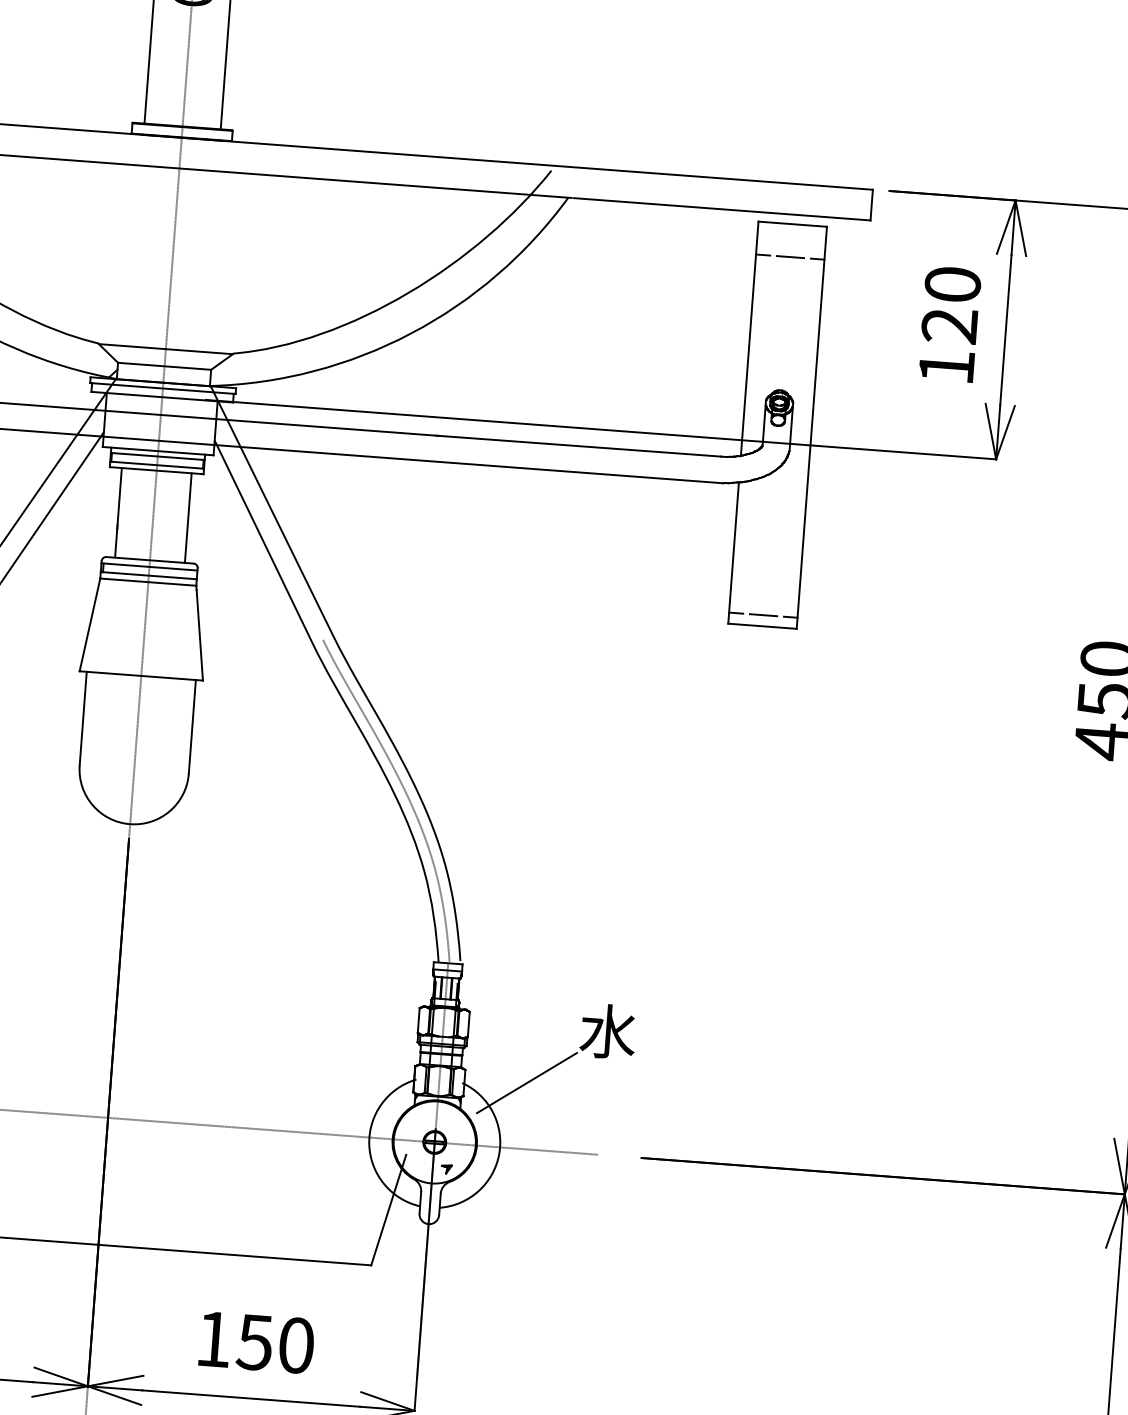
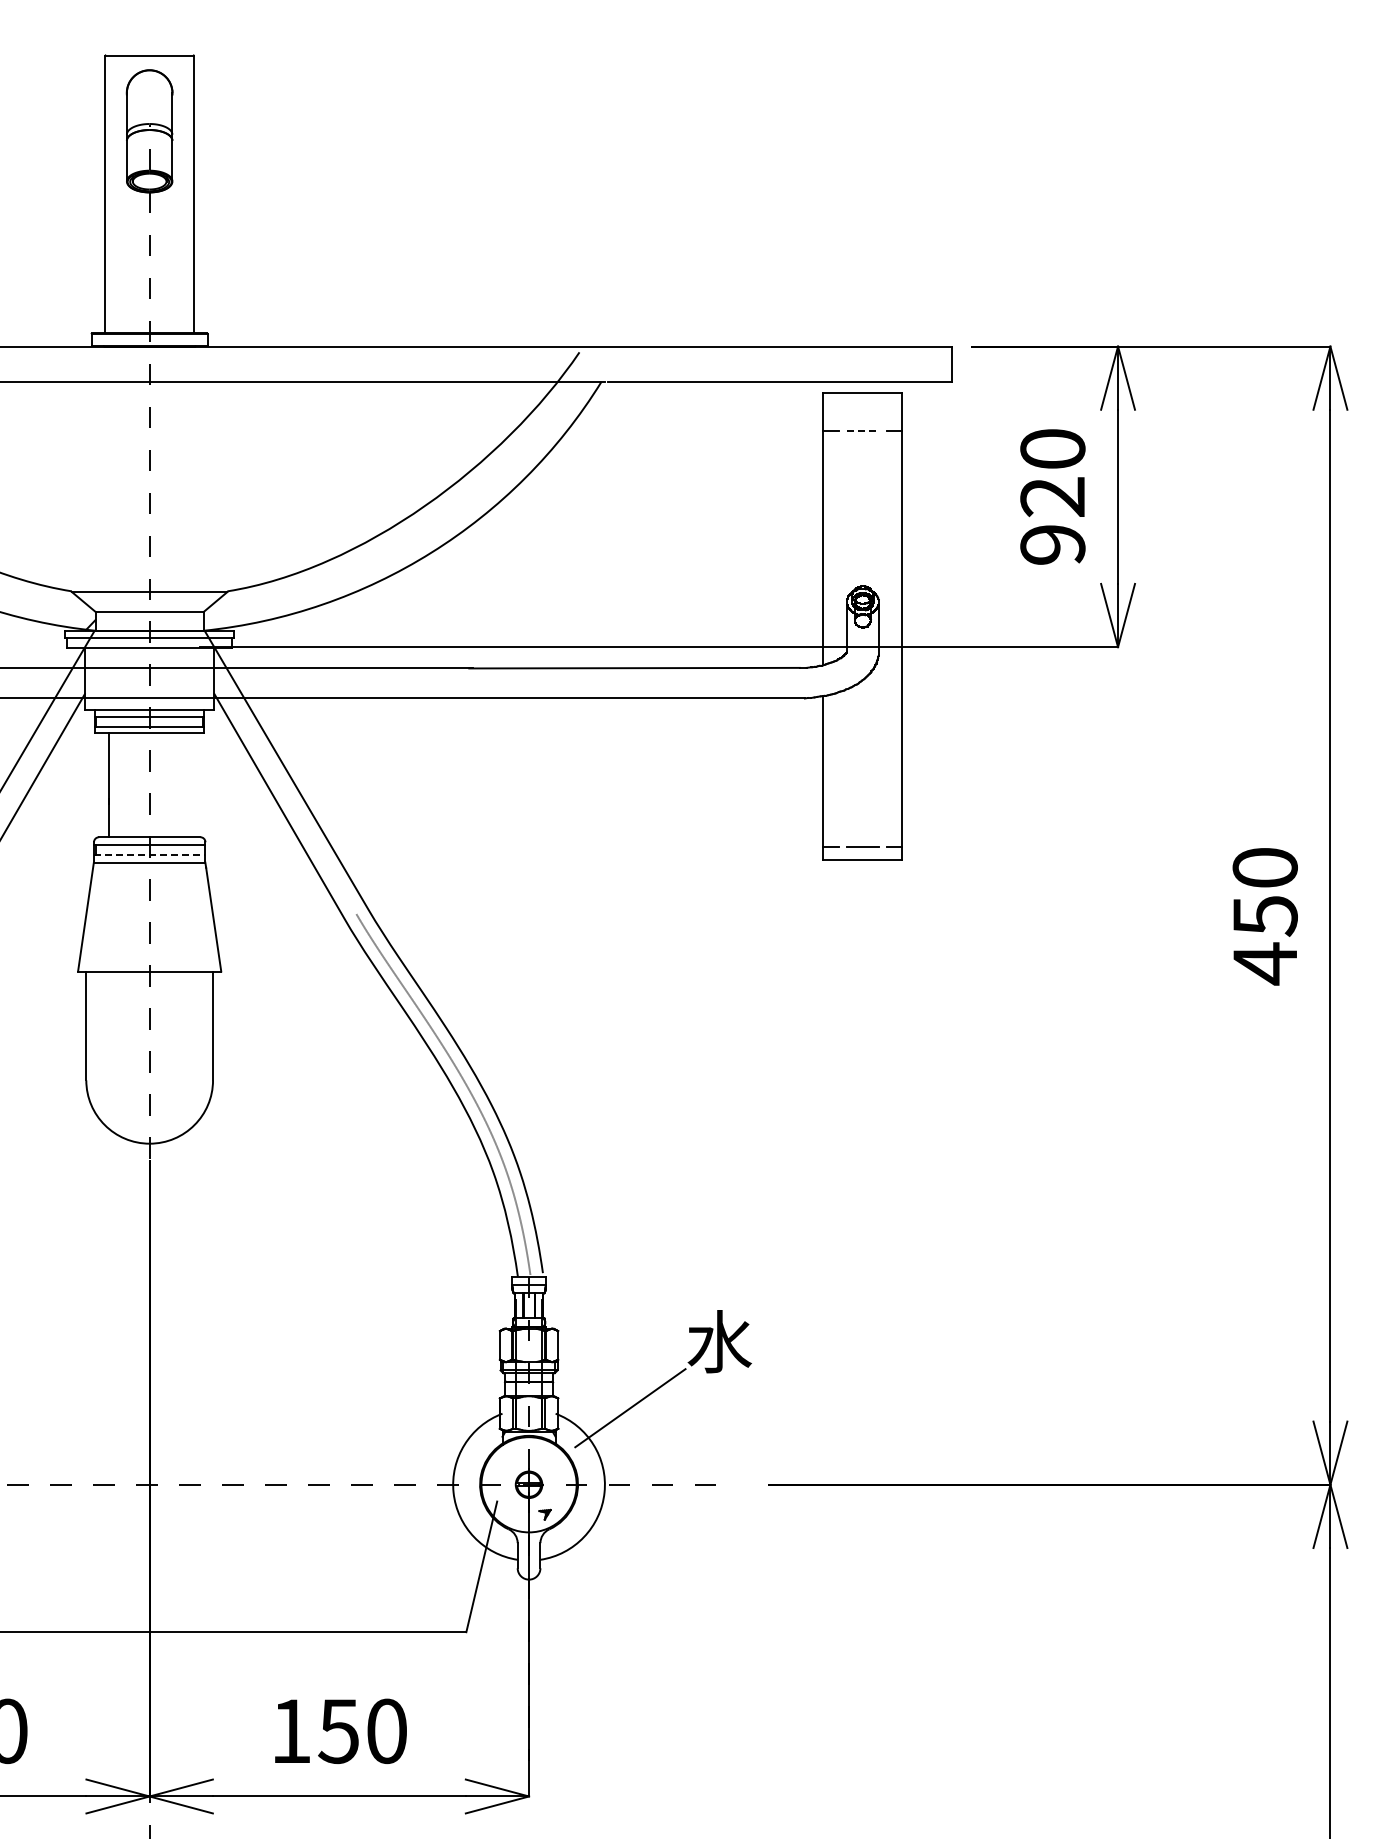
line: (790, 257) -> (862, 431), solid -> dashed
text: (946, 366) -> (1052, 544), 120 -> 920
line: (188, 517) -> (190, 784), removed
line: (148, 576) -> (149, 855), solid -> dashed

